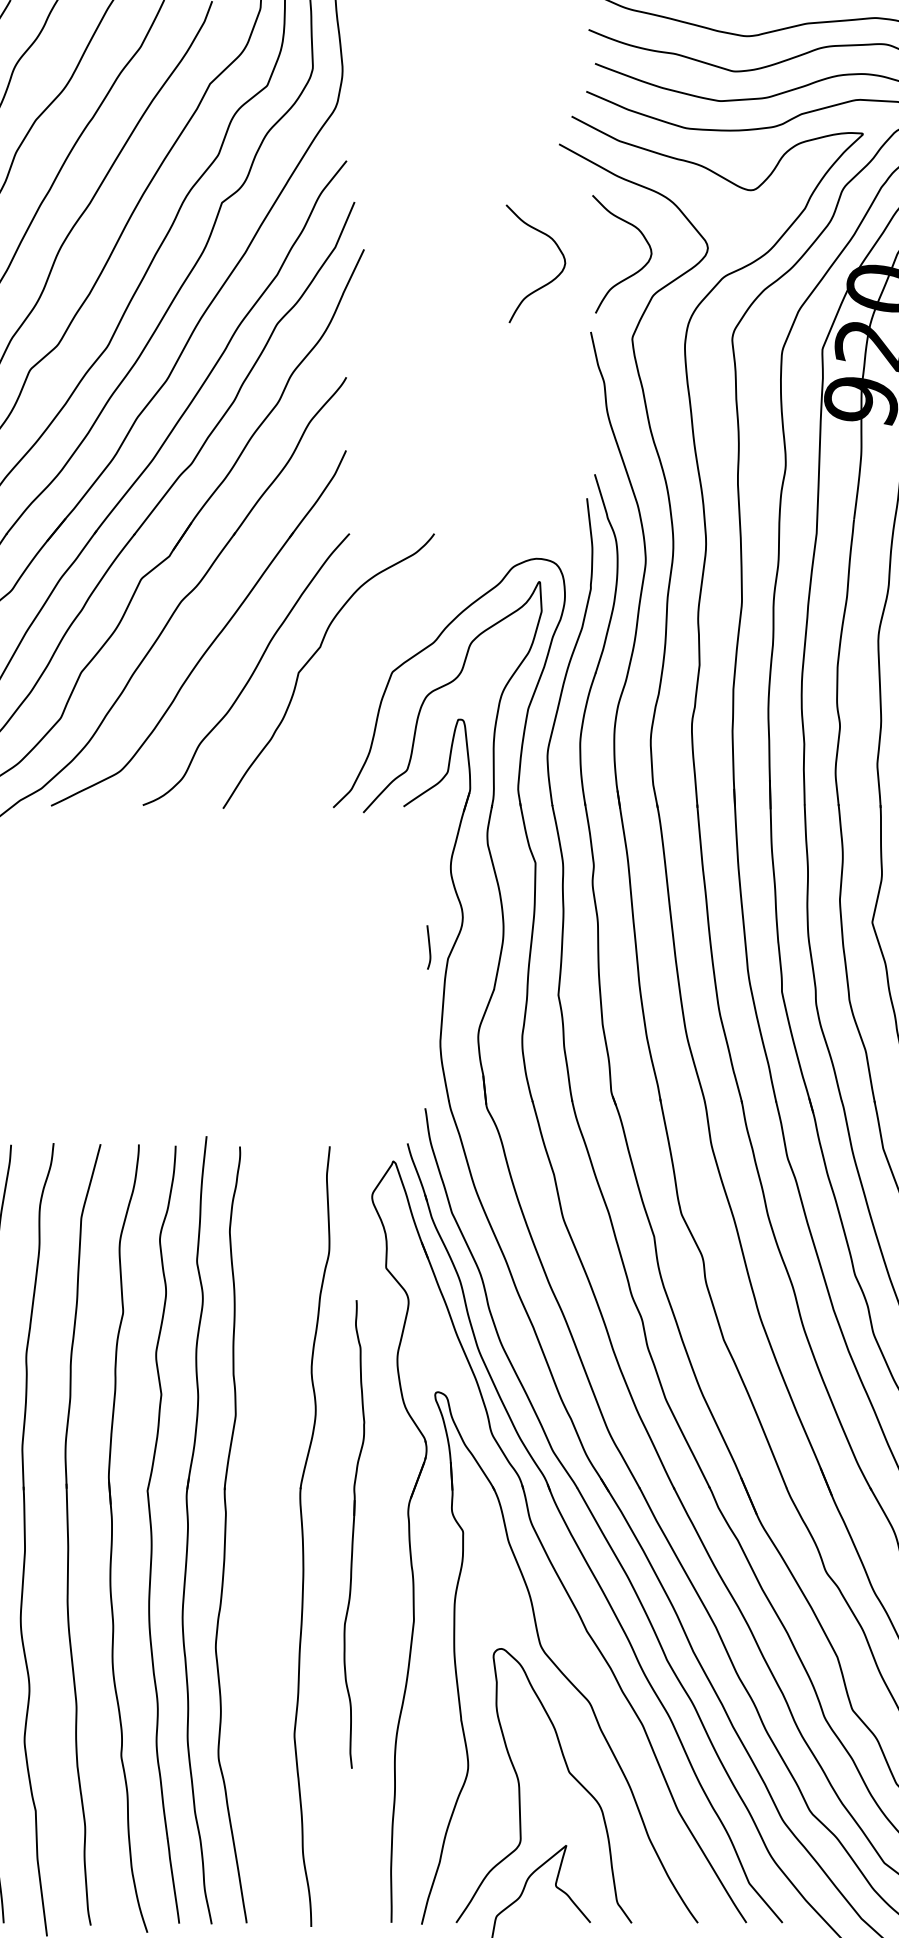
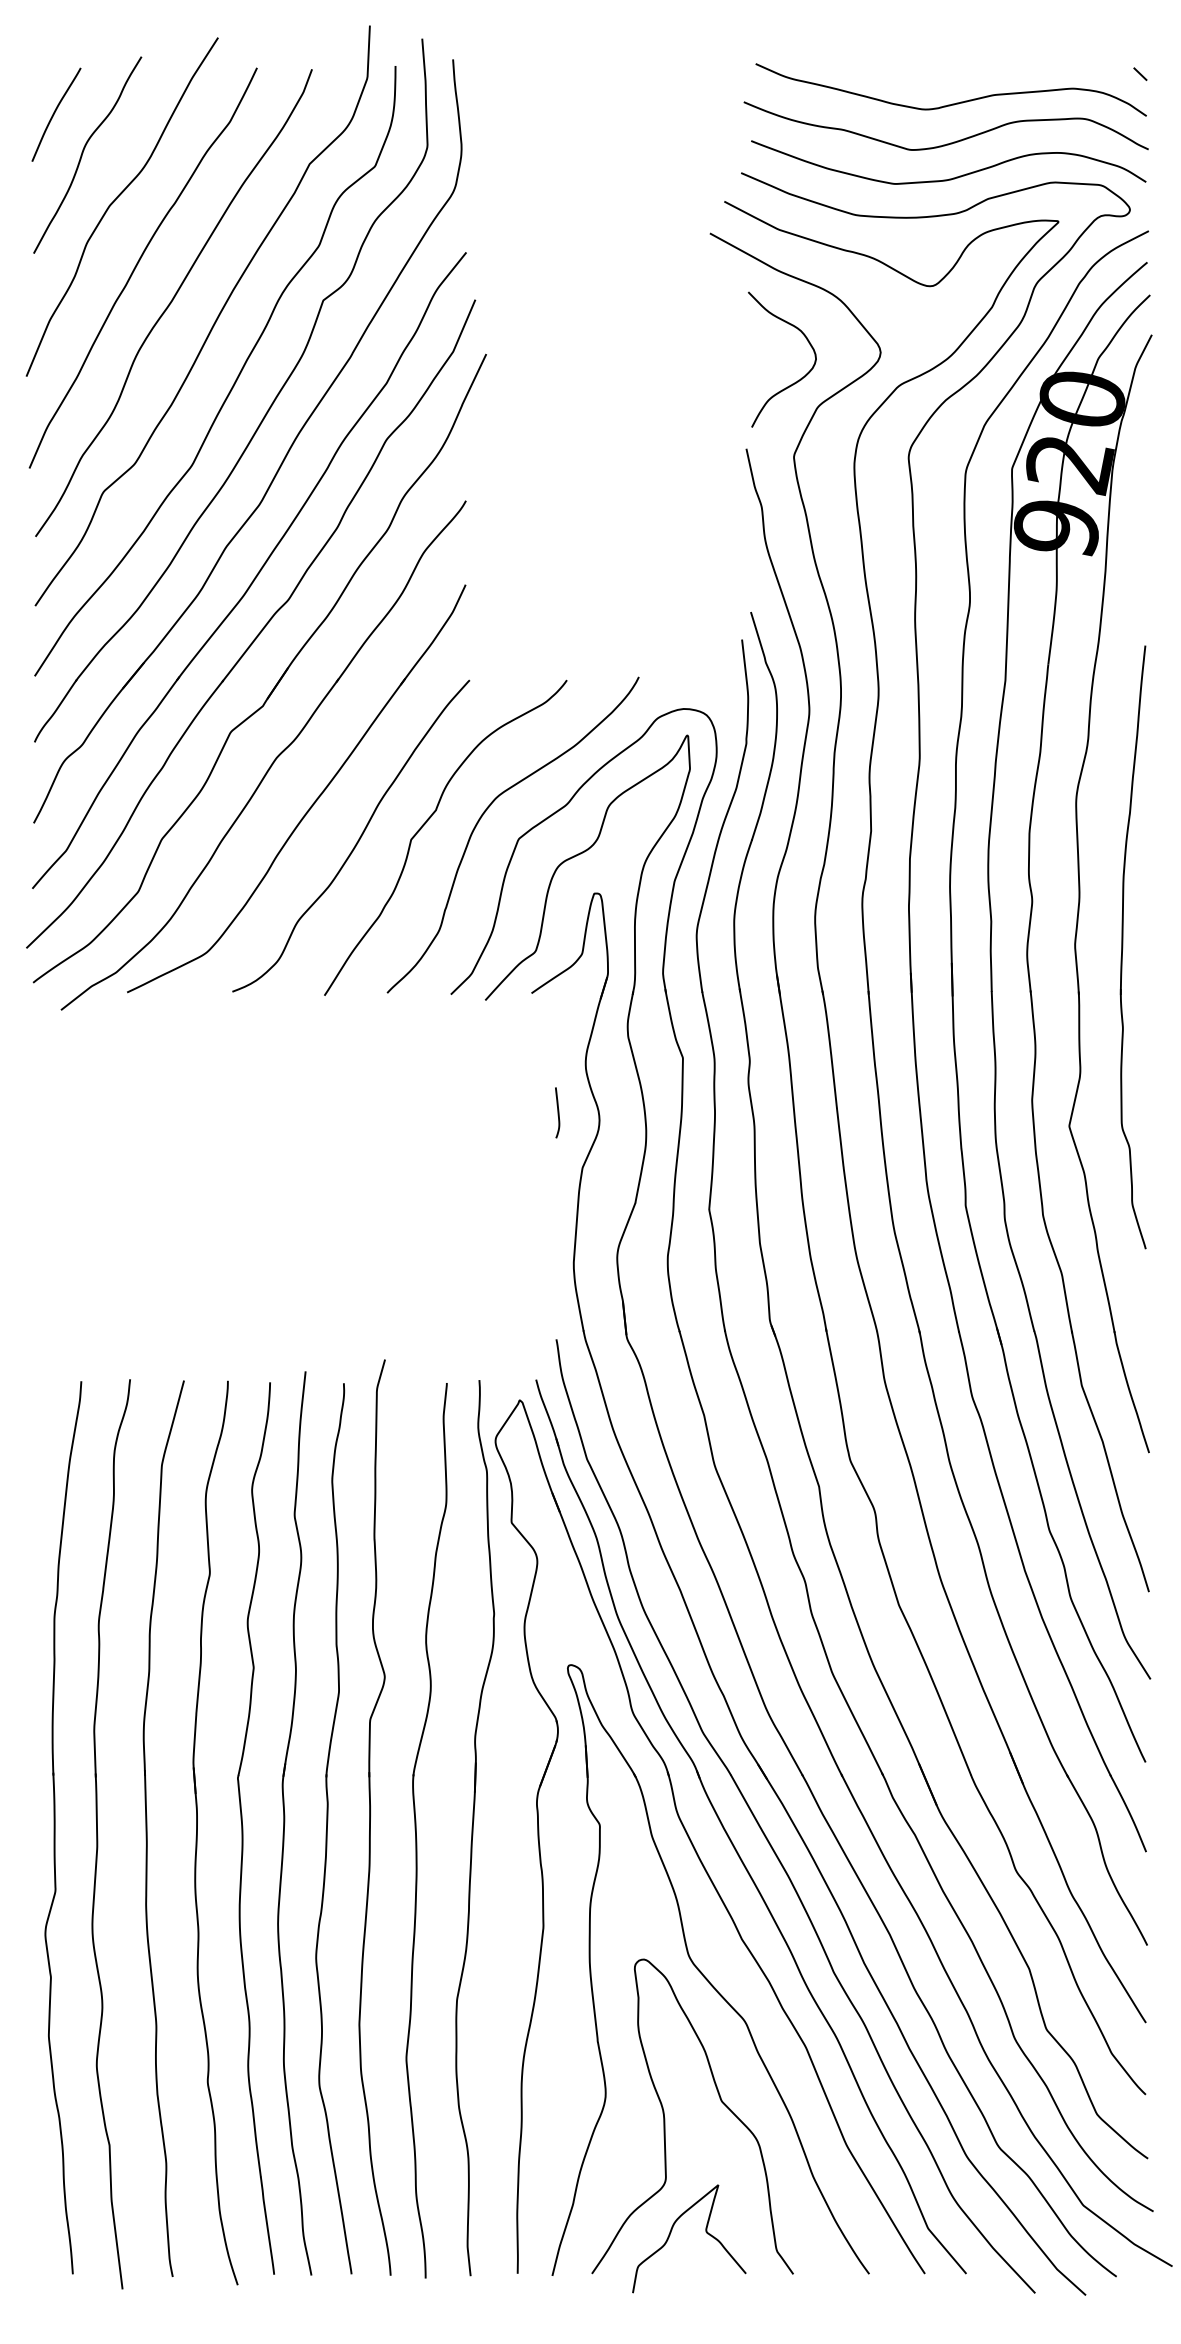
curve: (547, 282) -> (696, 392), removed
curve: (361, 651) -> (483, 815), added
curve: (428, 947) -> (557, 1112), moved
part: (266, 1525) -> (374, 1817), added
part: (353, 1534) -> (474, 1828), size x1.67

